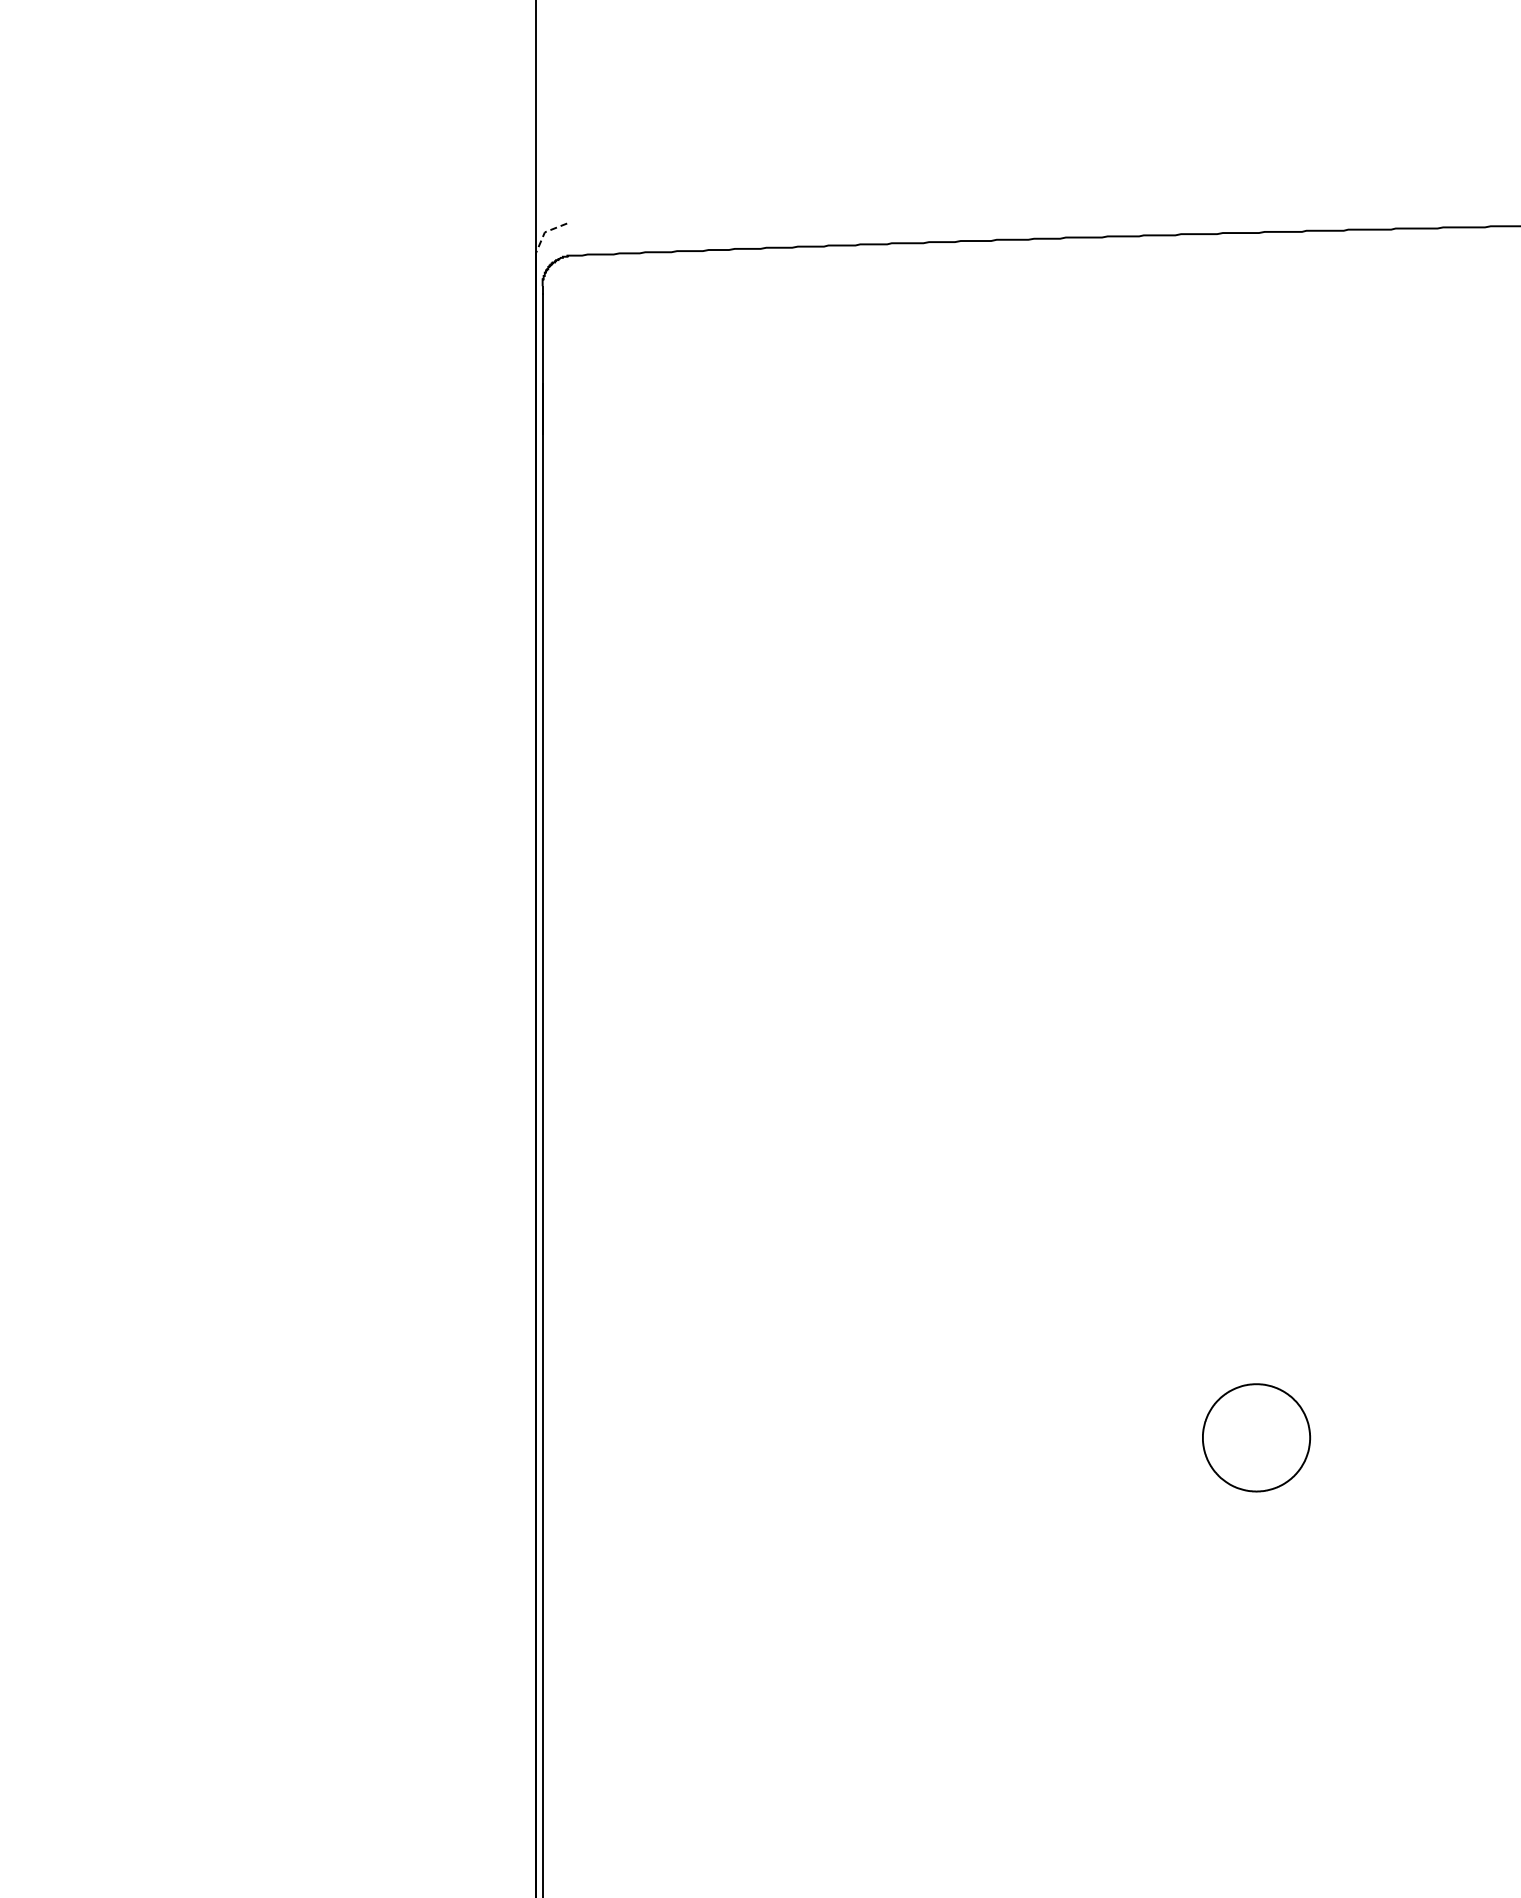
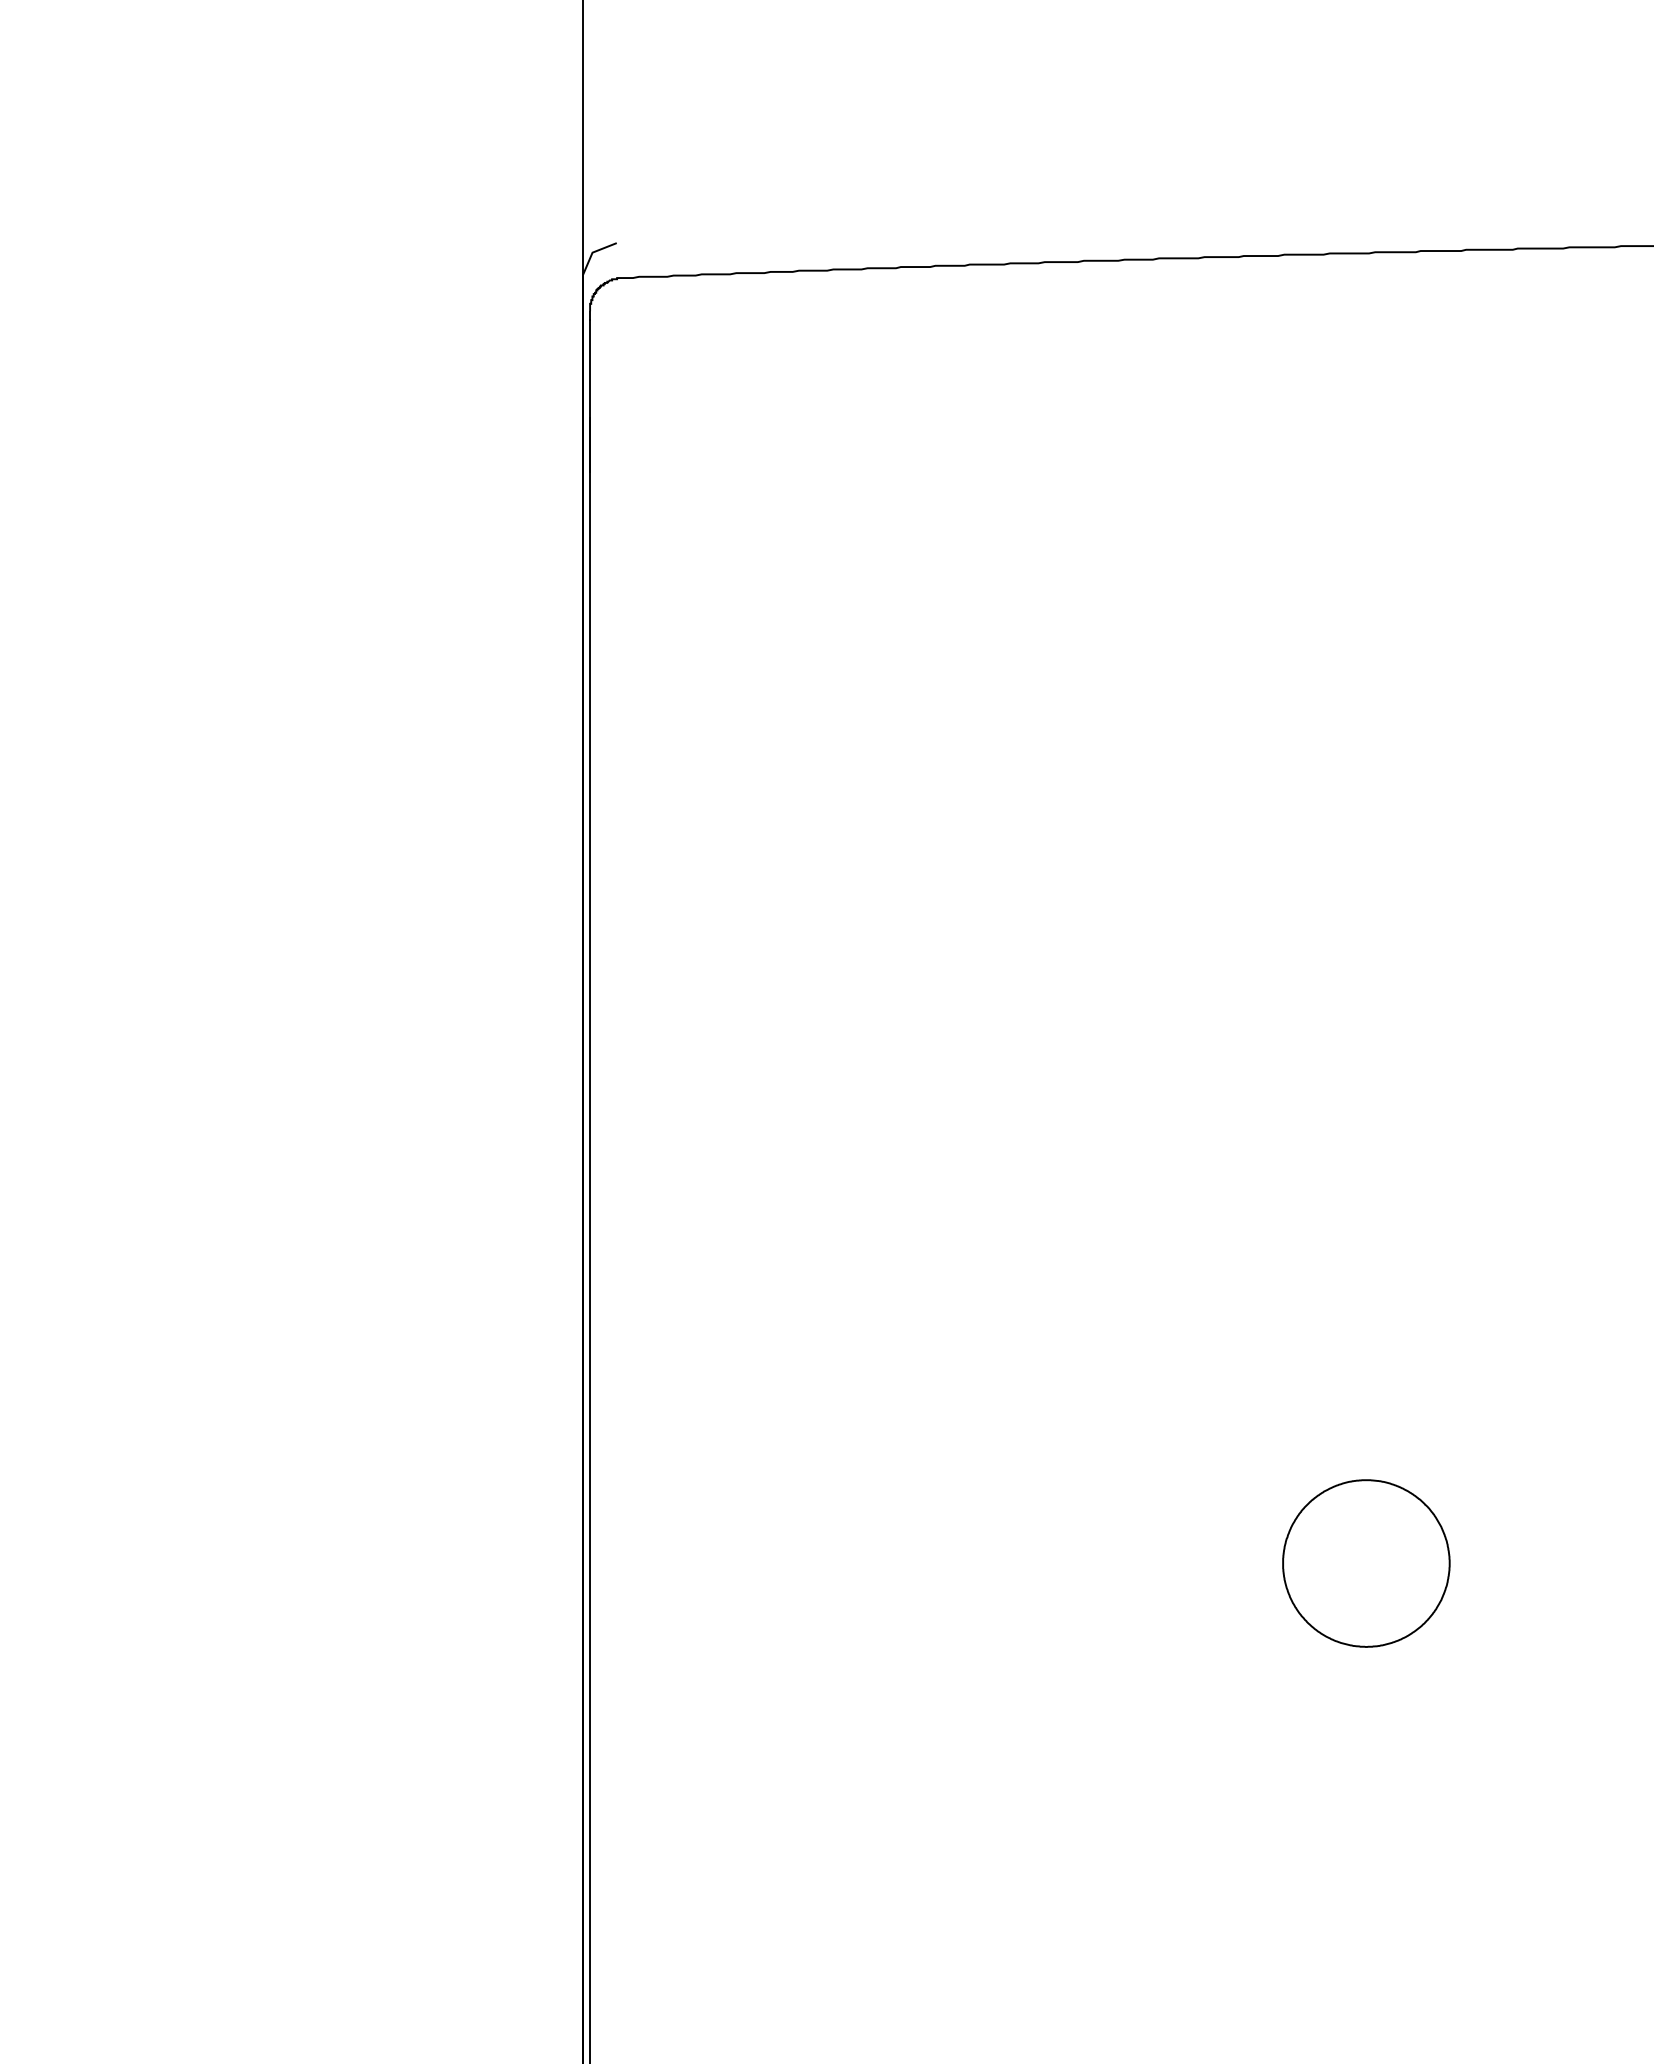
line: (544, 232) -> (592, 252), dashed -> solid
part: (1256, 1437) -> (1366, 1563), size x1.43

